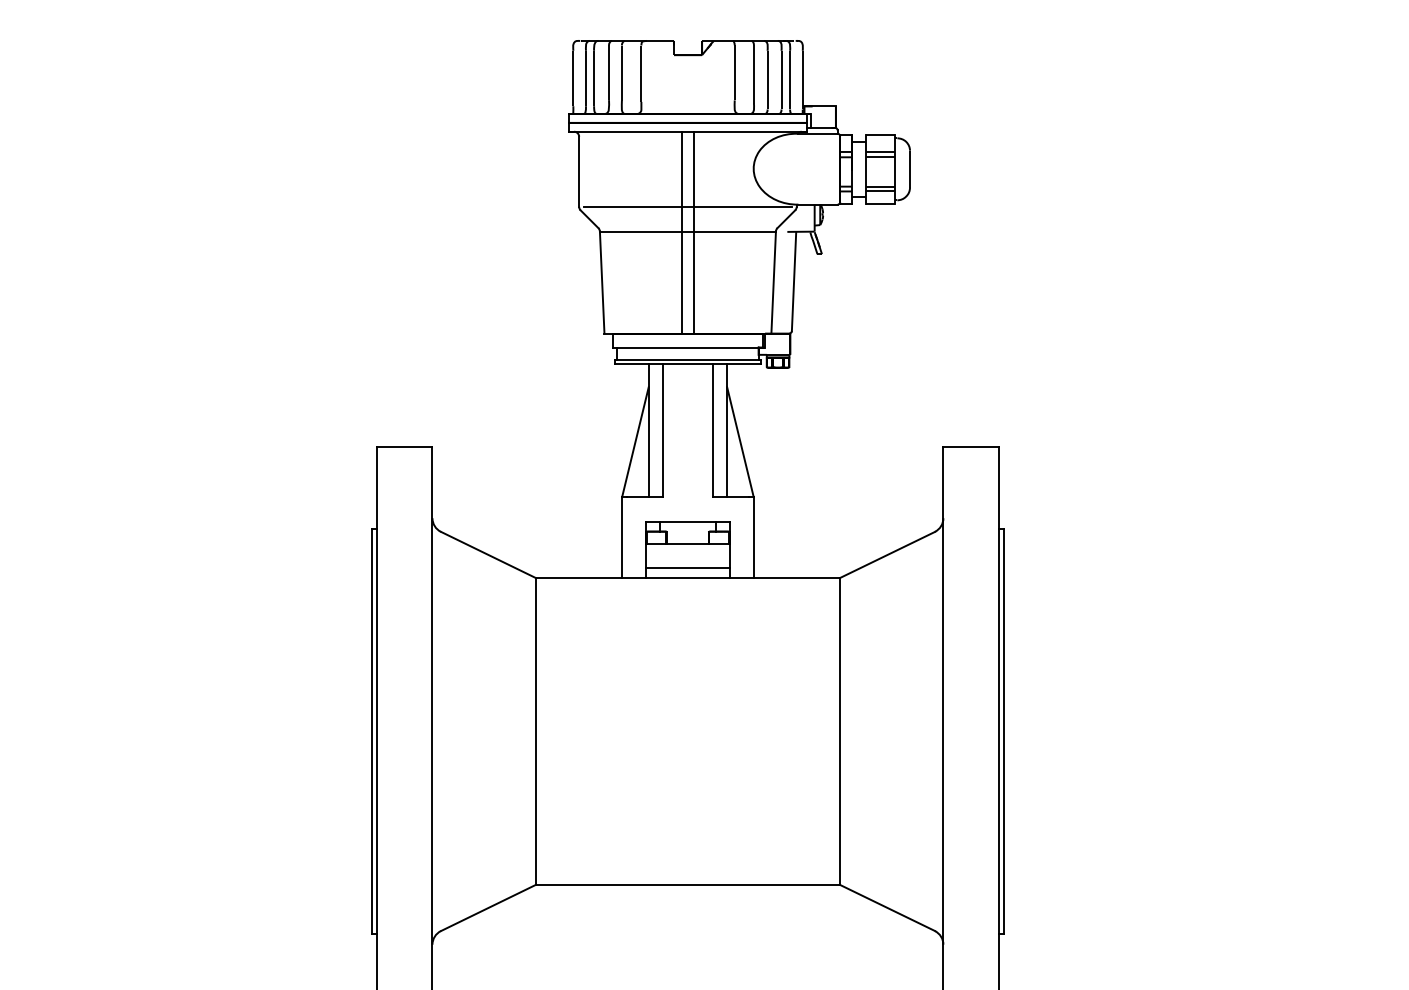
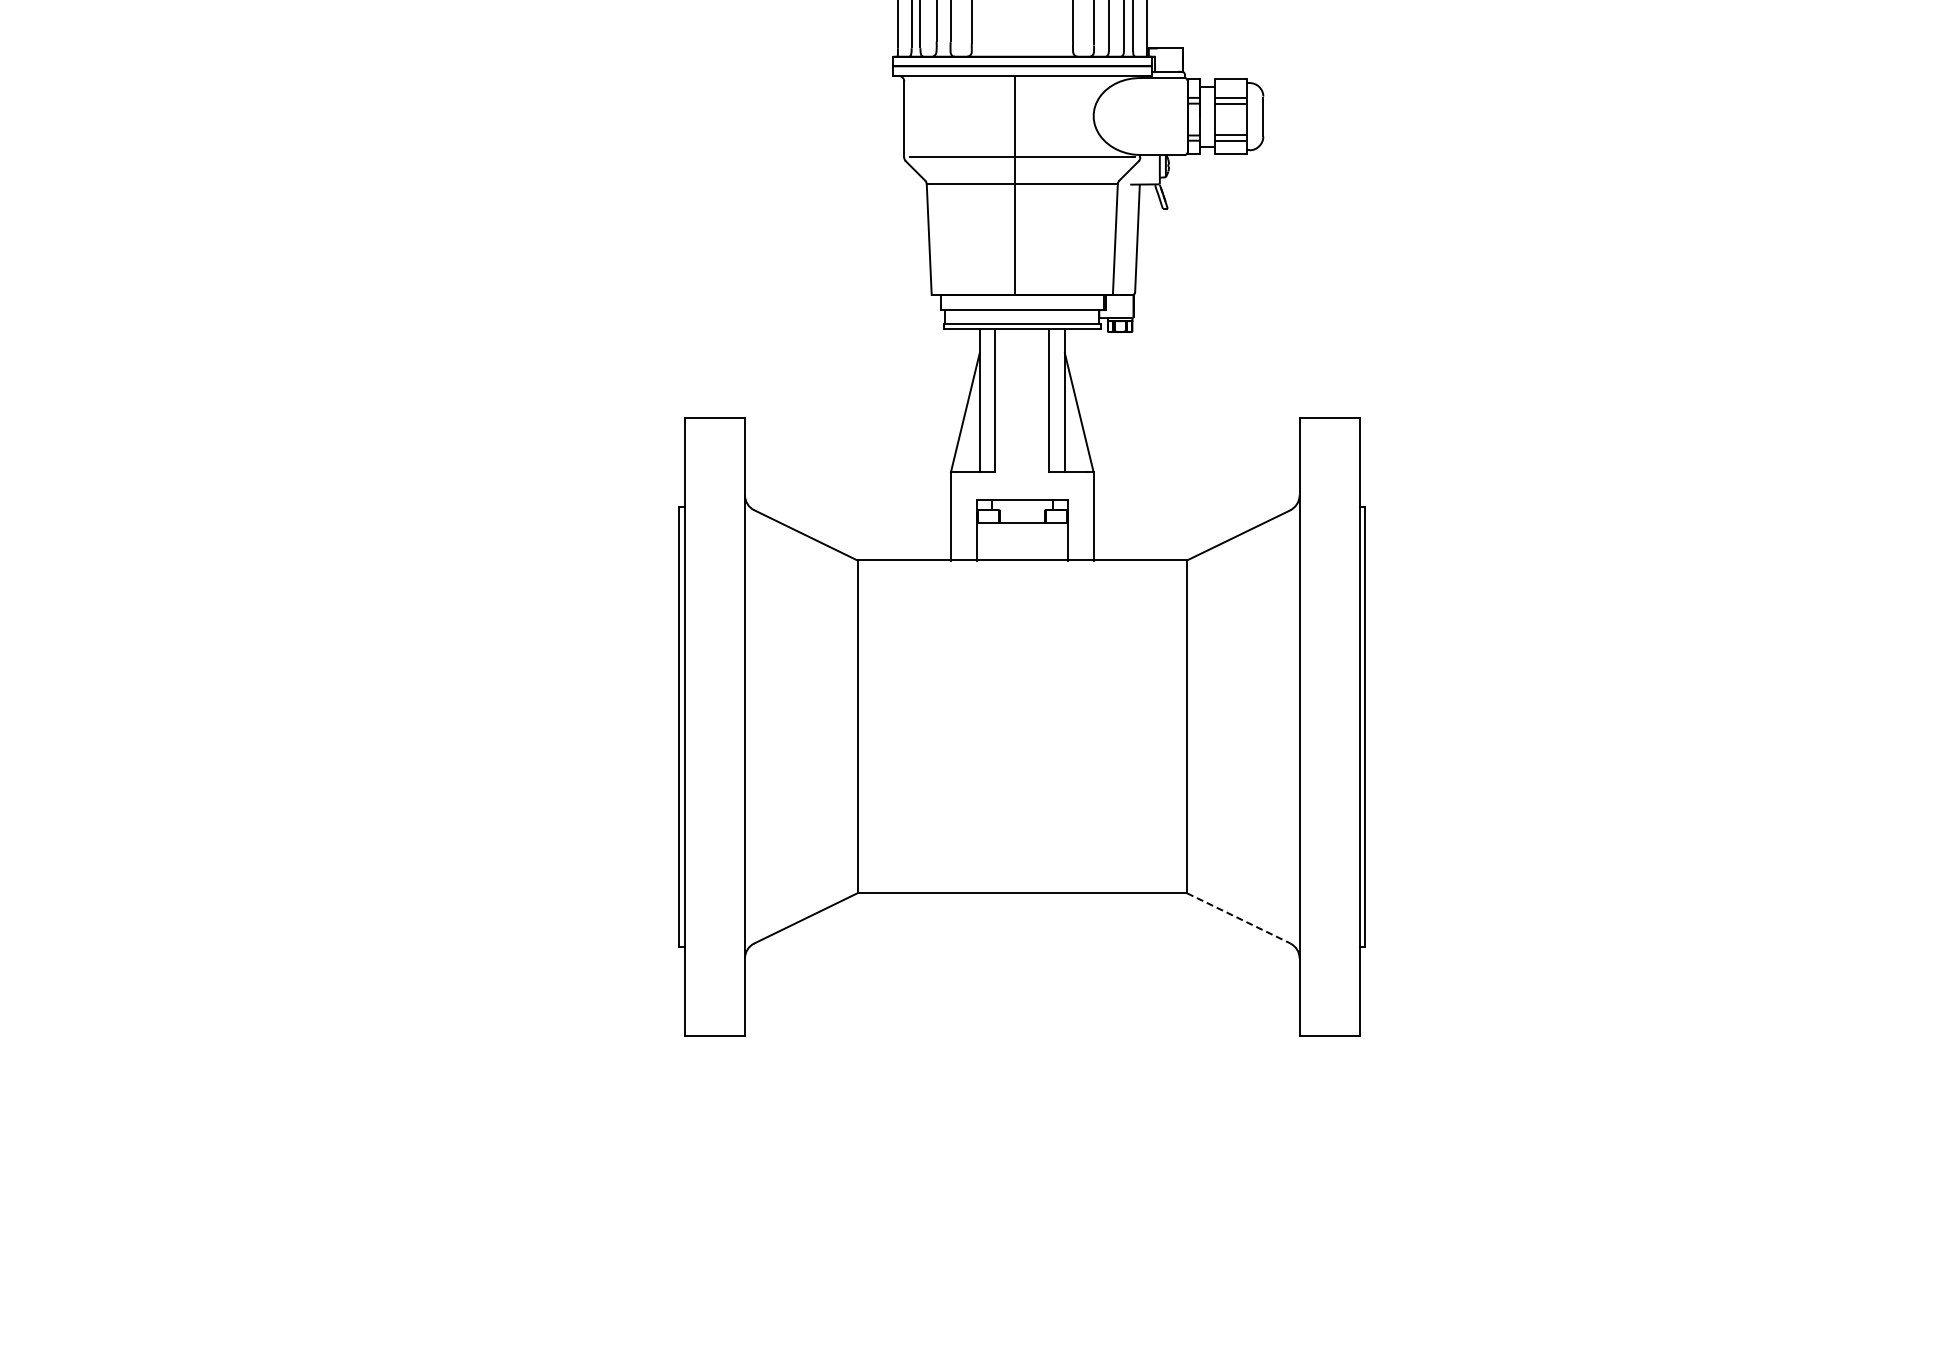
line: (694, 232) -> (1029, 185), removed
line: (688, 568) -> (1022, 549), removed
line: (887, 908) -> (1238, 918), solid -> dashed

